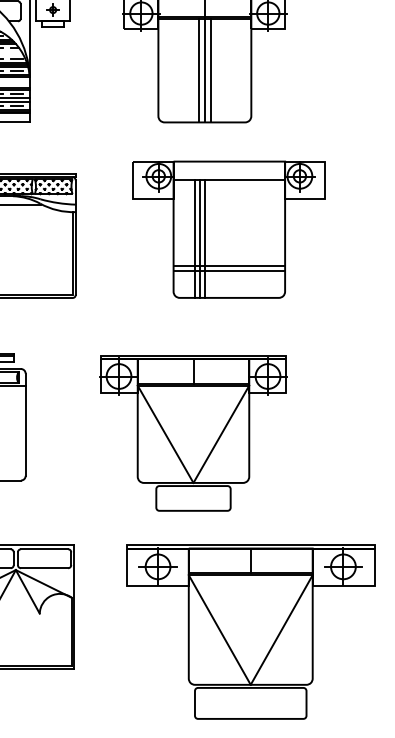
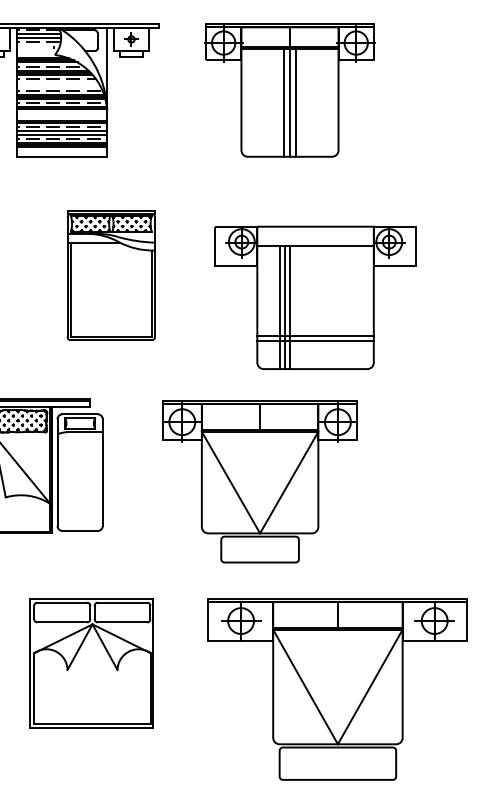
part: (229, 229) -> (315, 297), moved
part: (192, 433) -> (259, 481), moved

